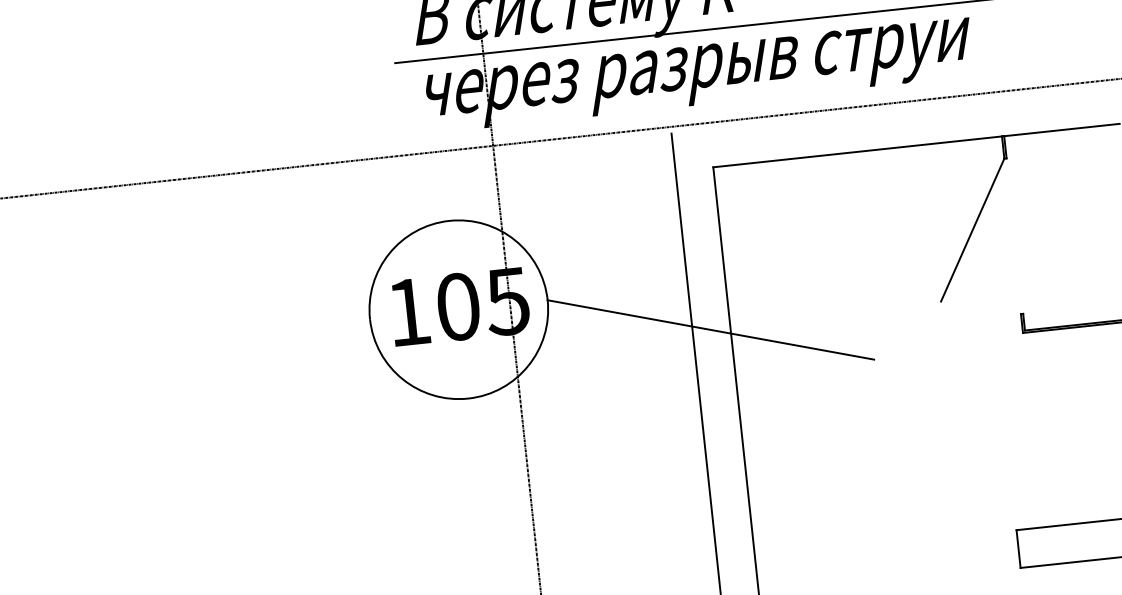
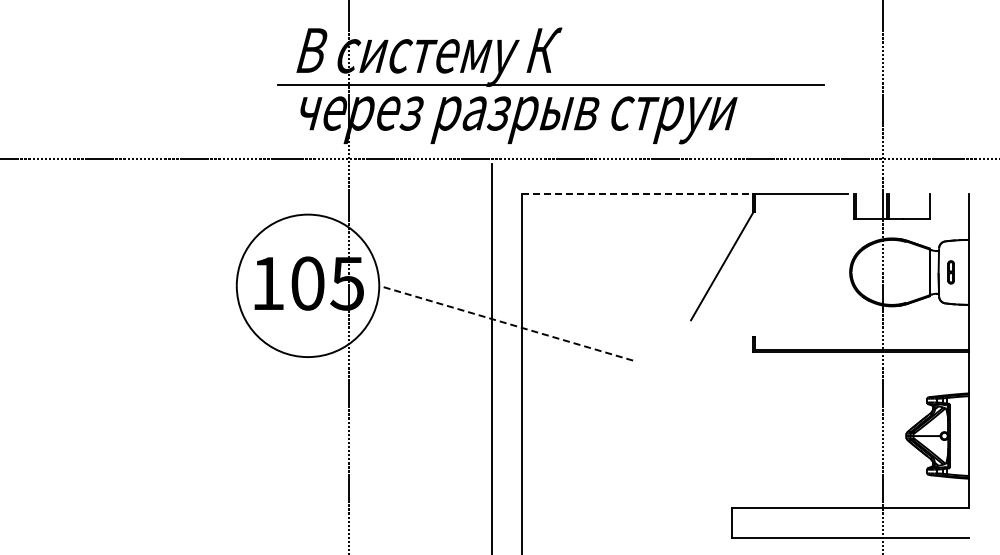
line: (857, 151) -> (637, 194), solid -> dashed
line: (710, 330) -> (505, 323), solid -> dashed

